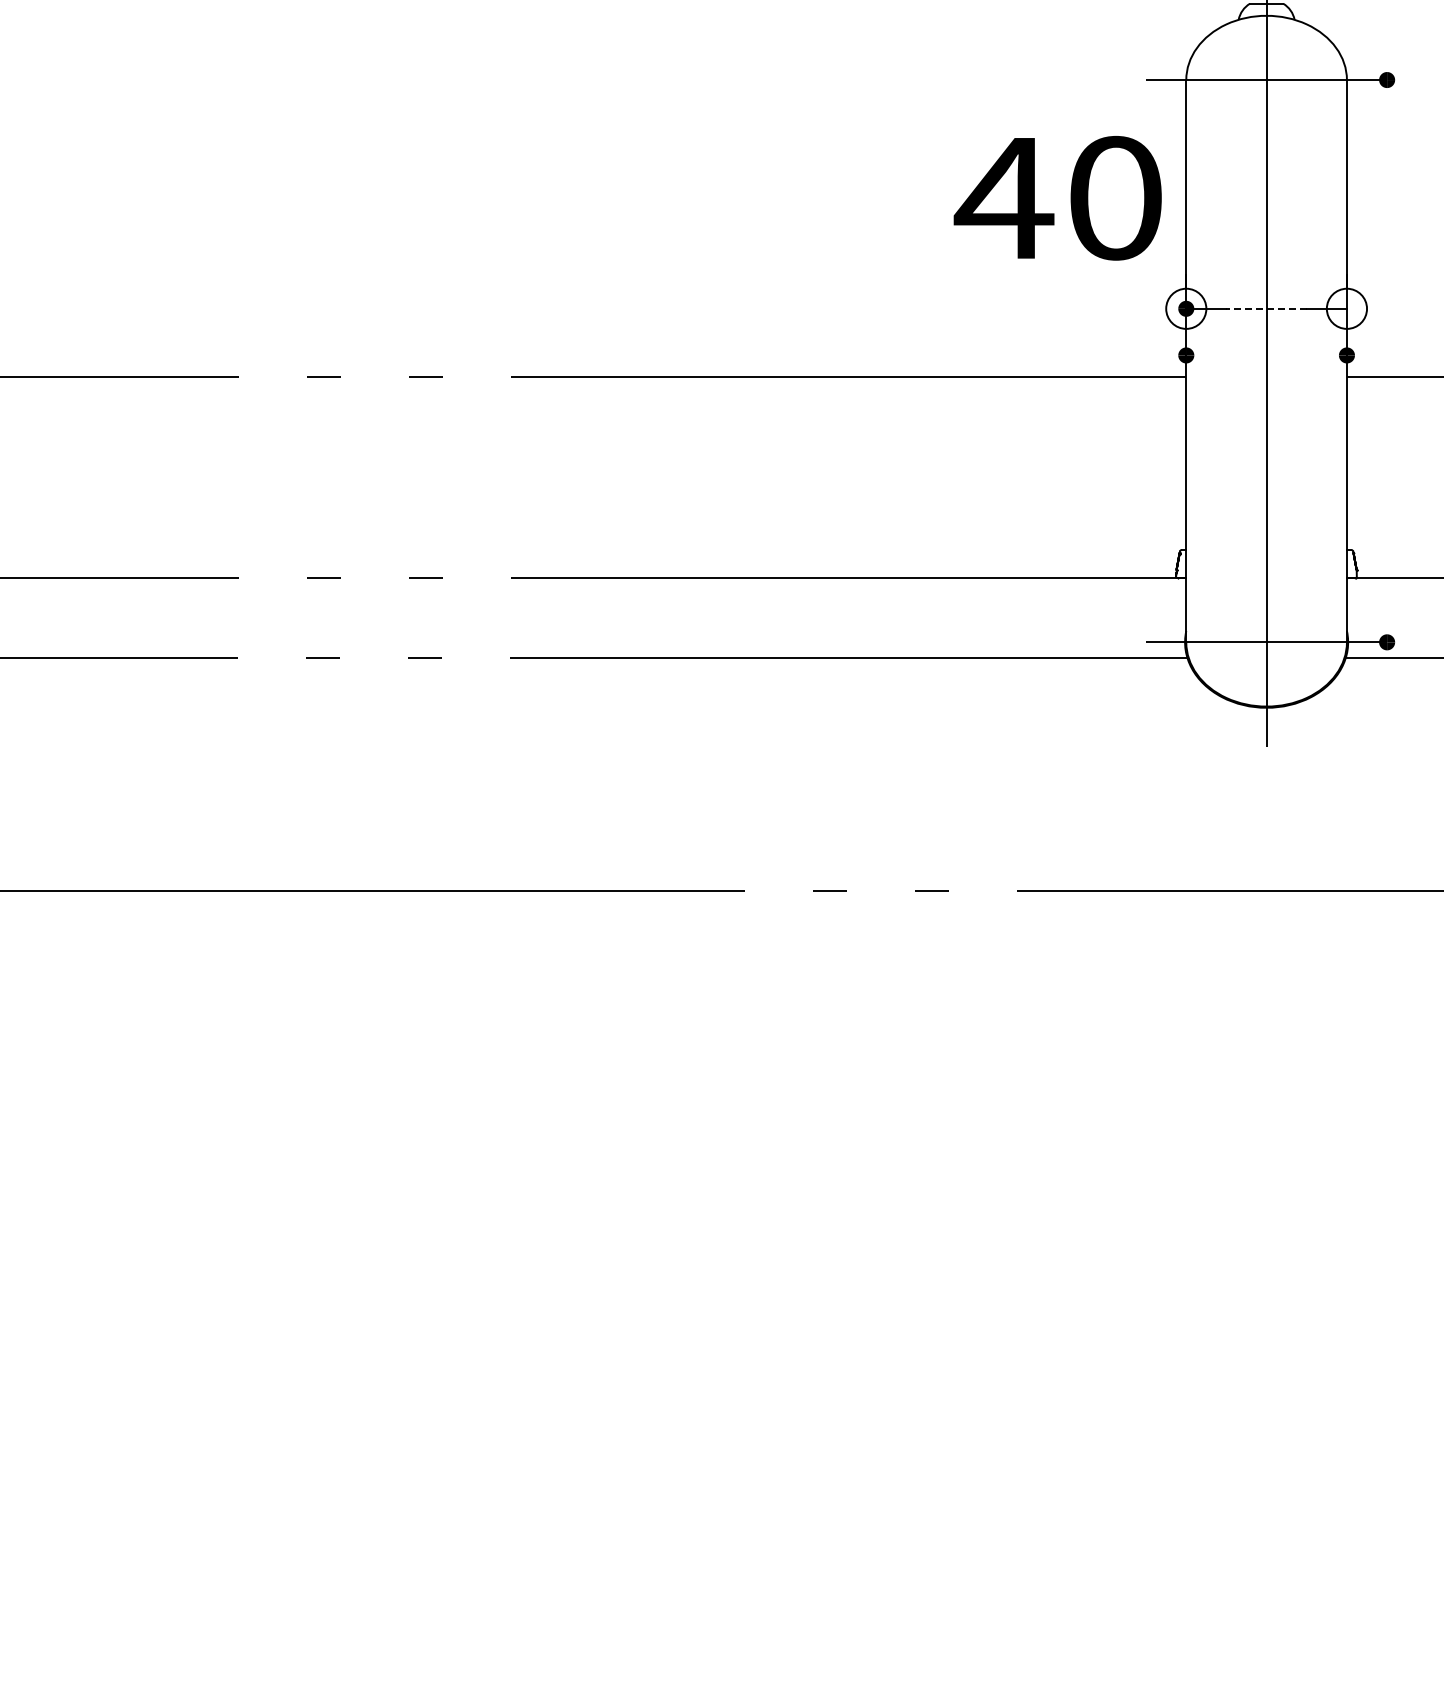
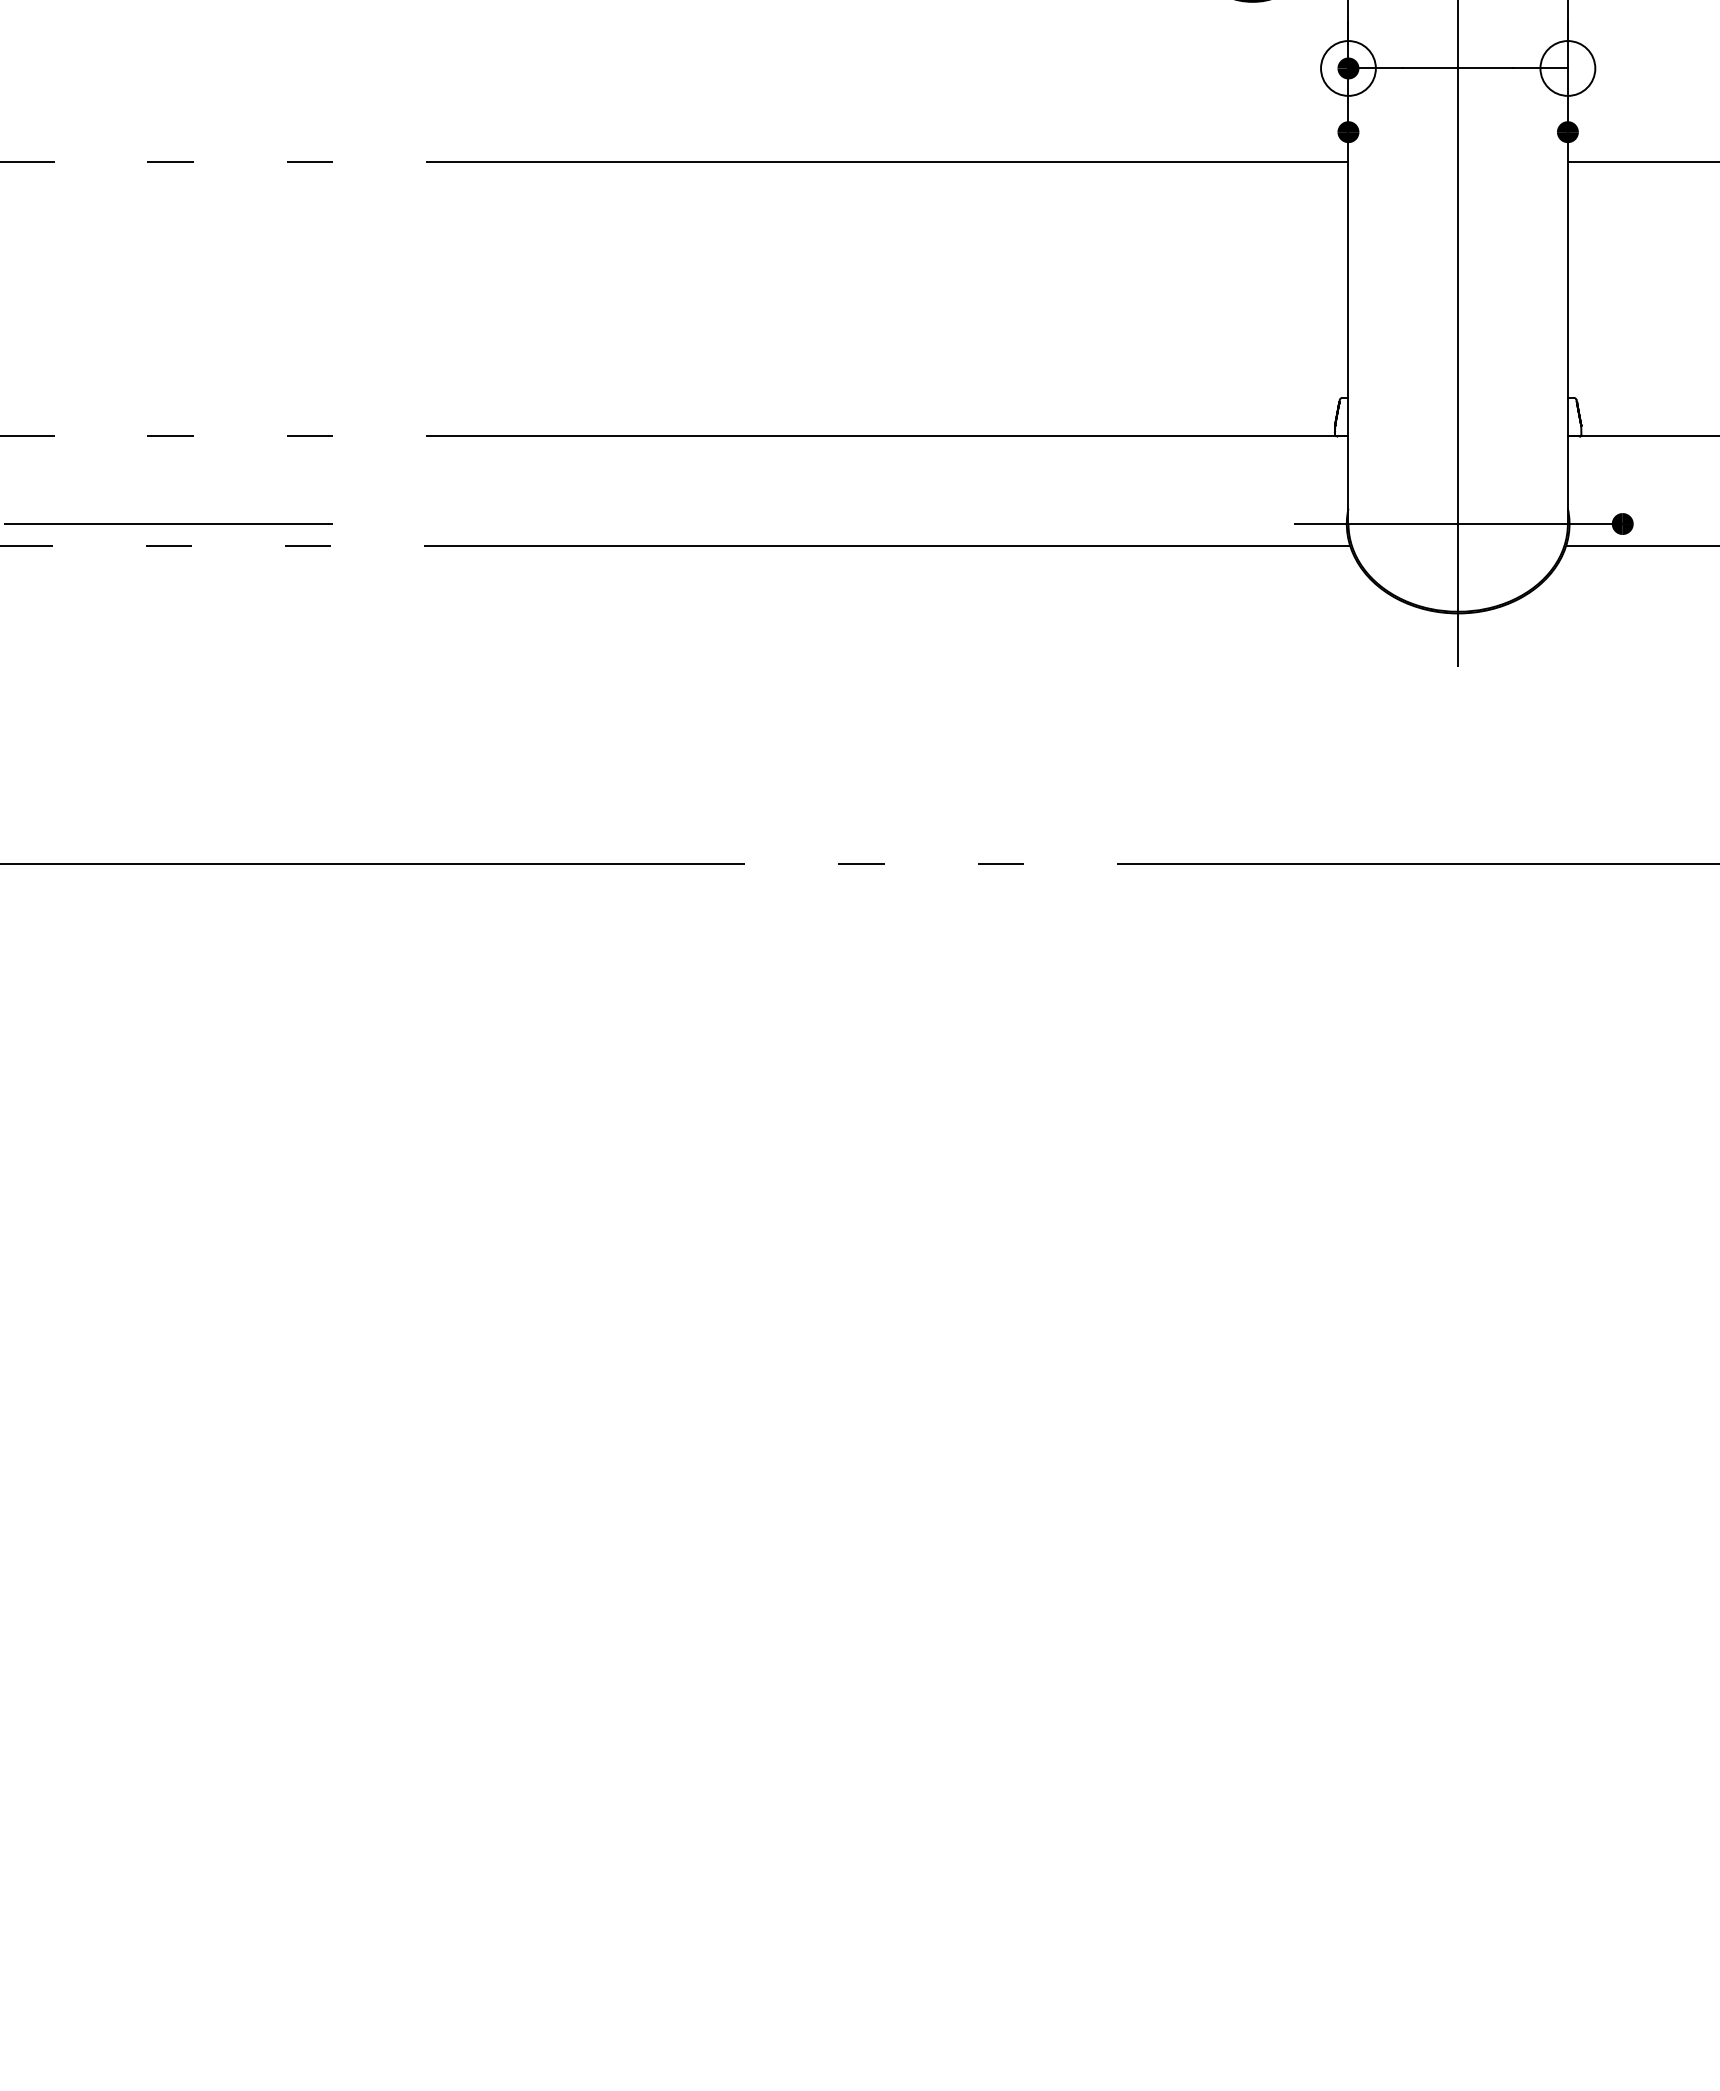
line: (1266, 308) -> (1458, 68), dashed -> solid
line: (322, 642) -> (168, 524), added

